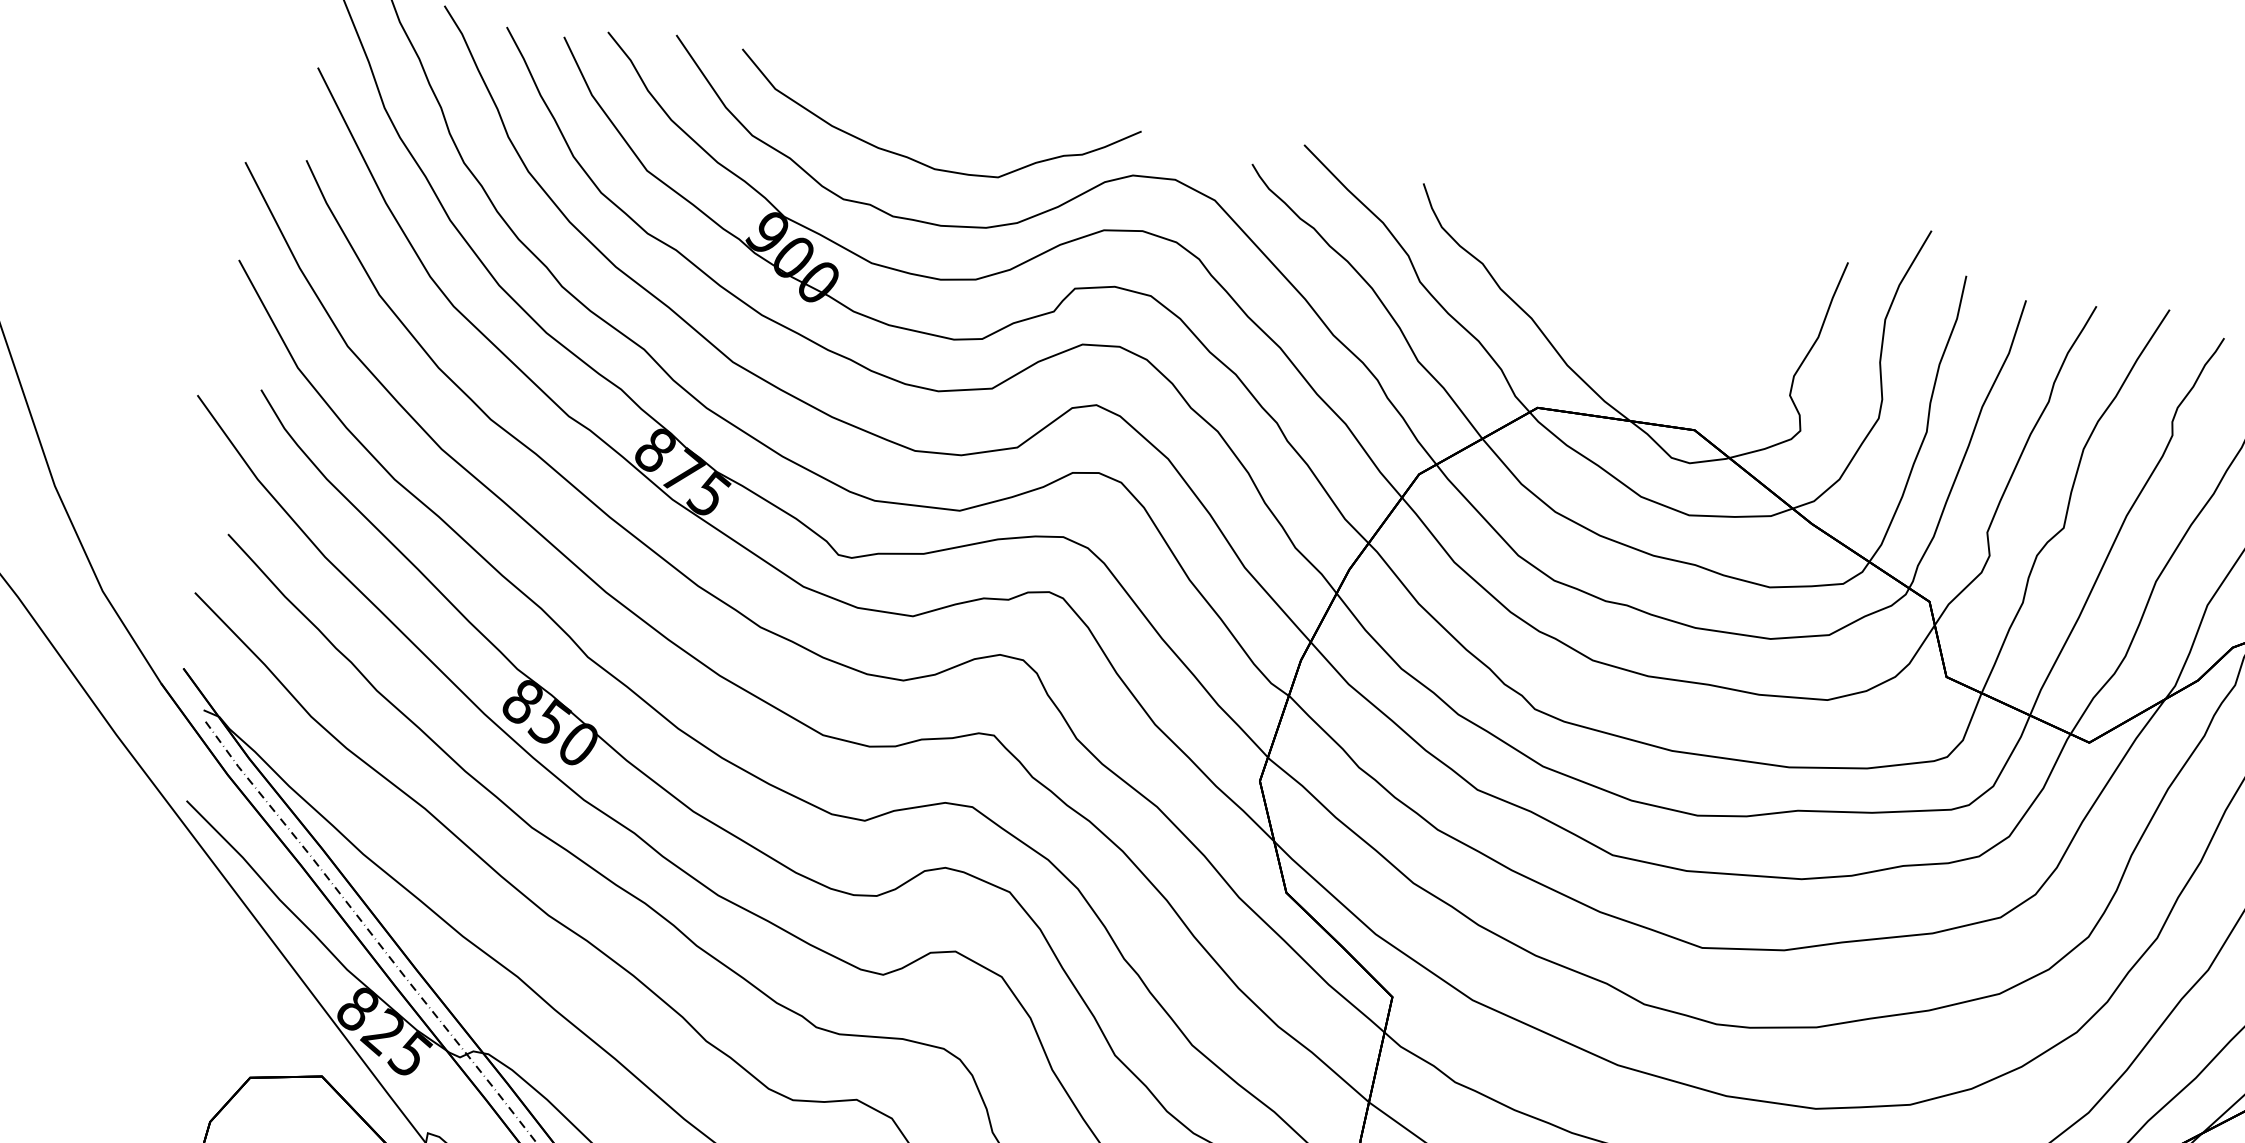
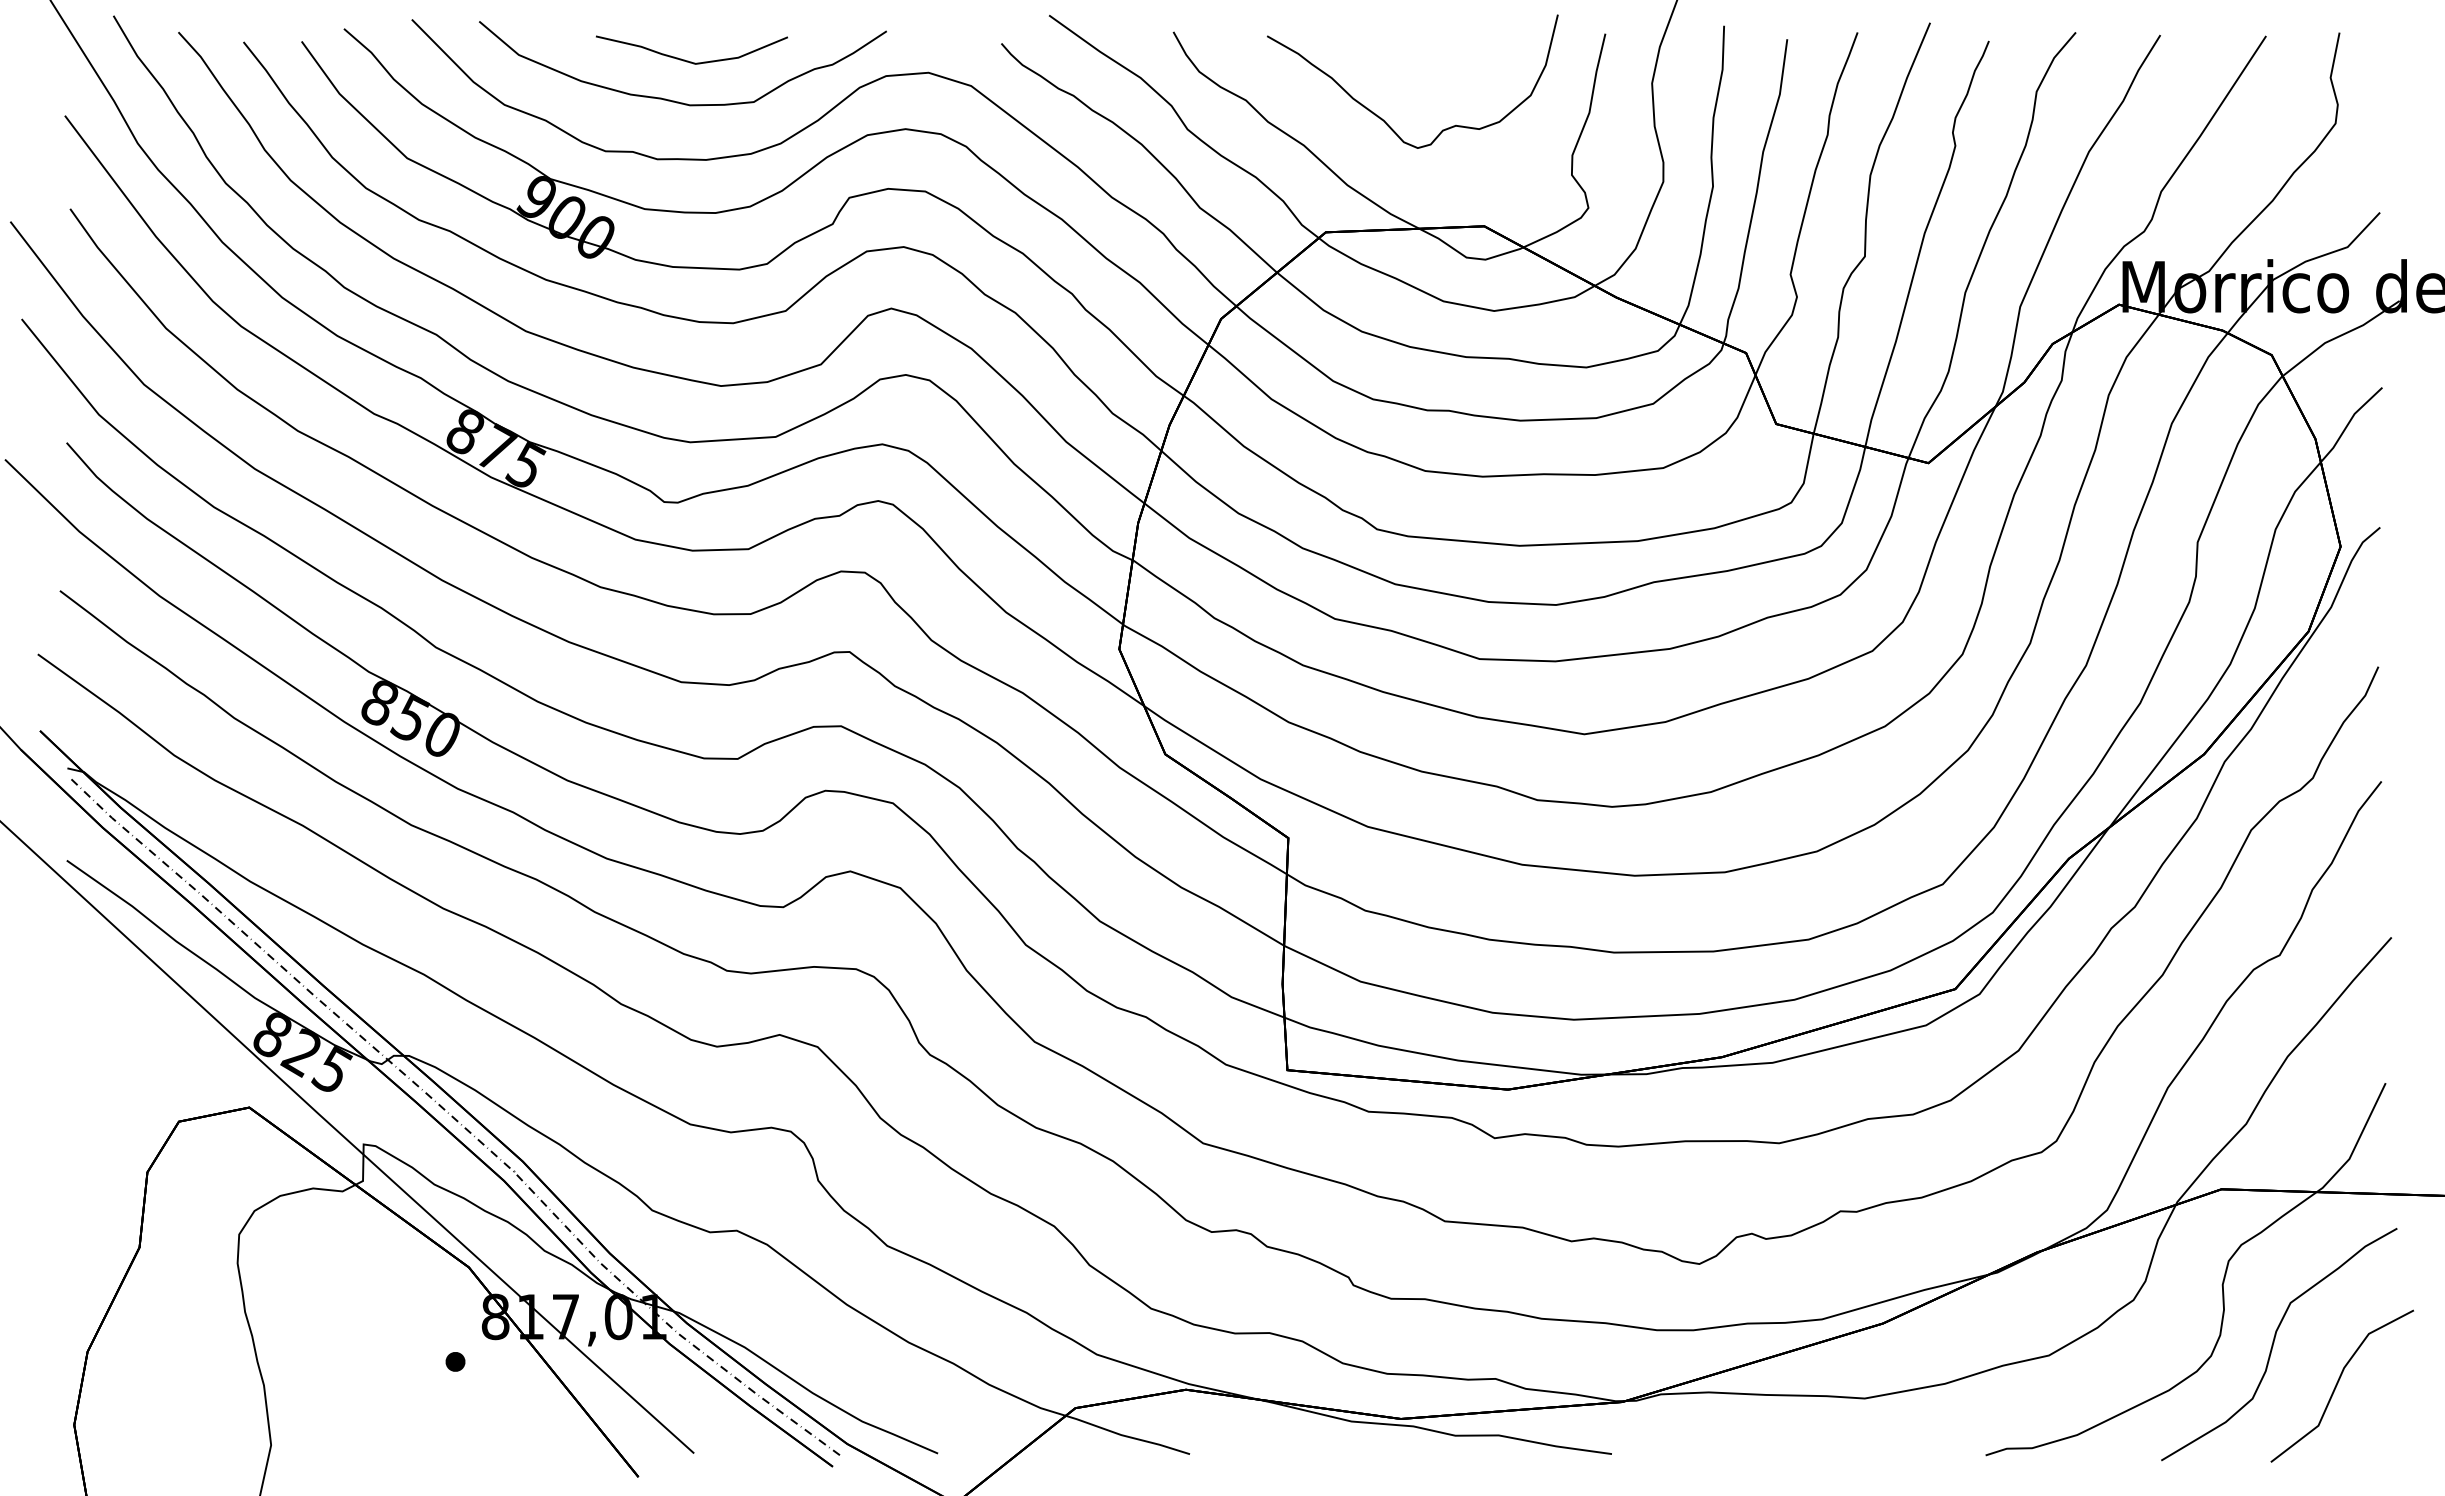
curve: (941, 124) -> (688, 60), added
curve: (1612, 304) -> (1381, 117), added

